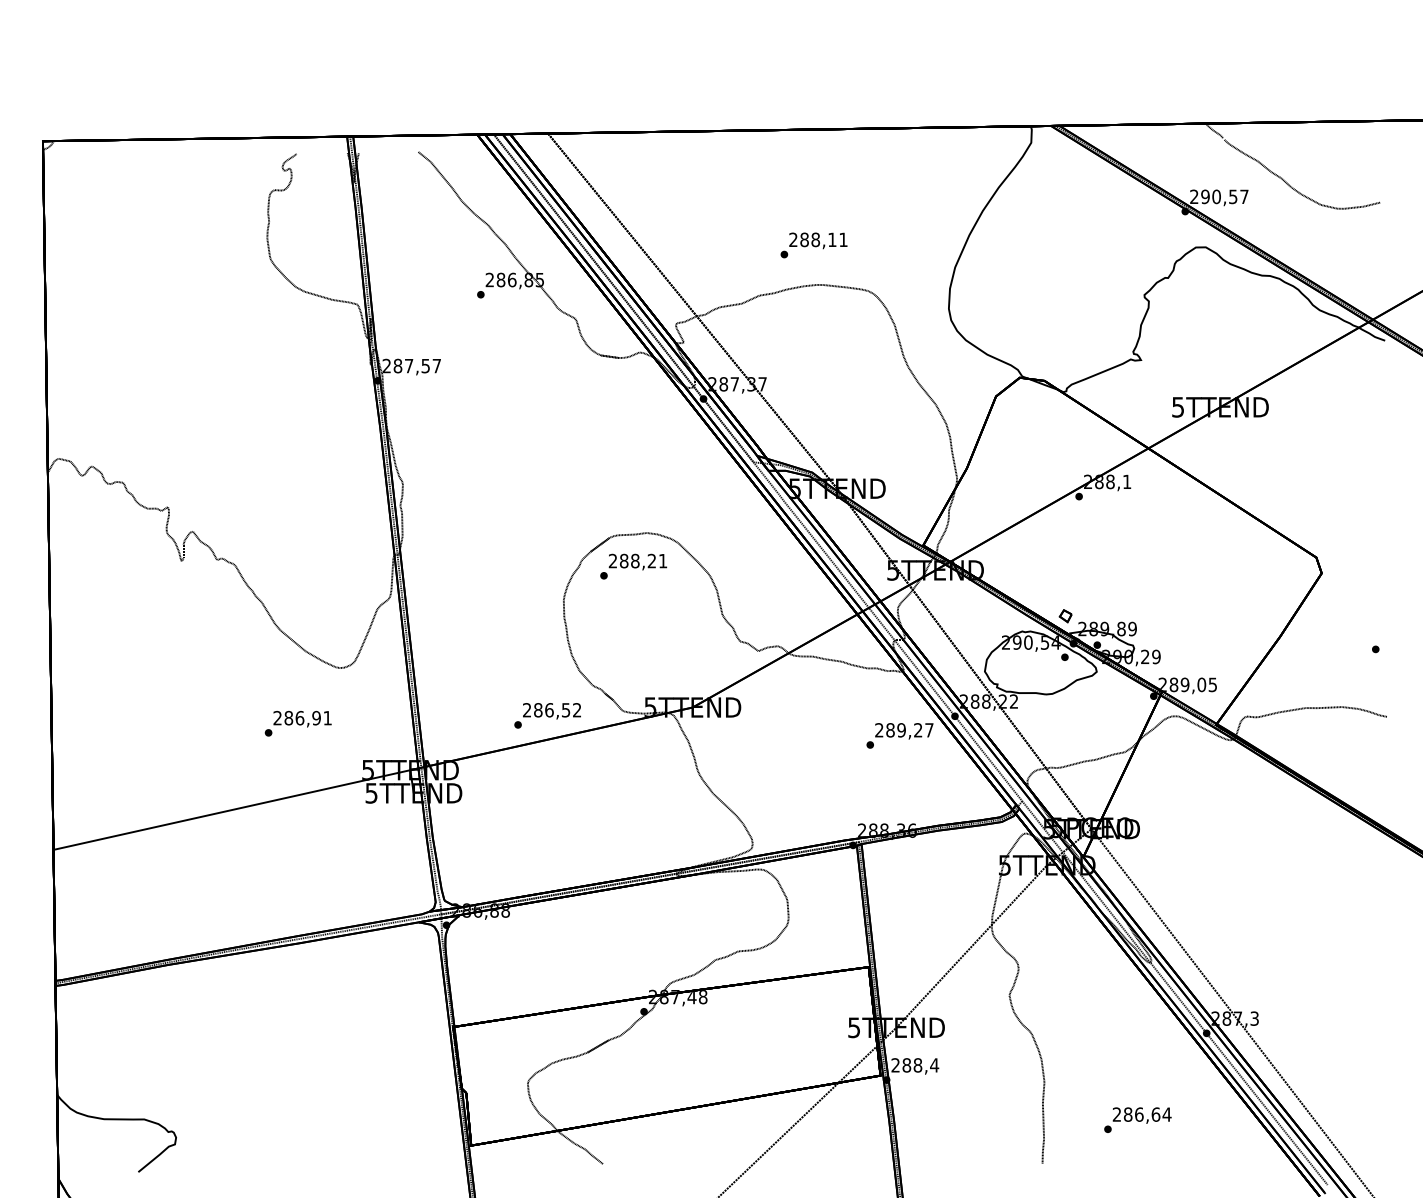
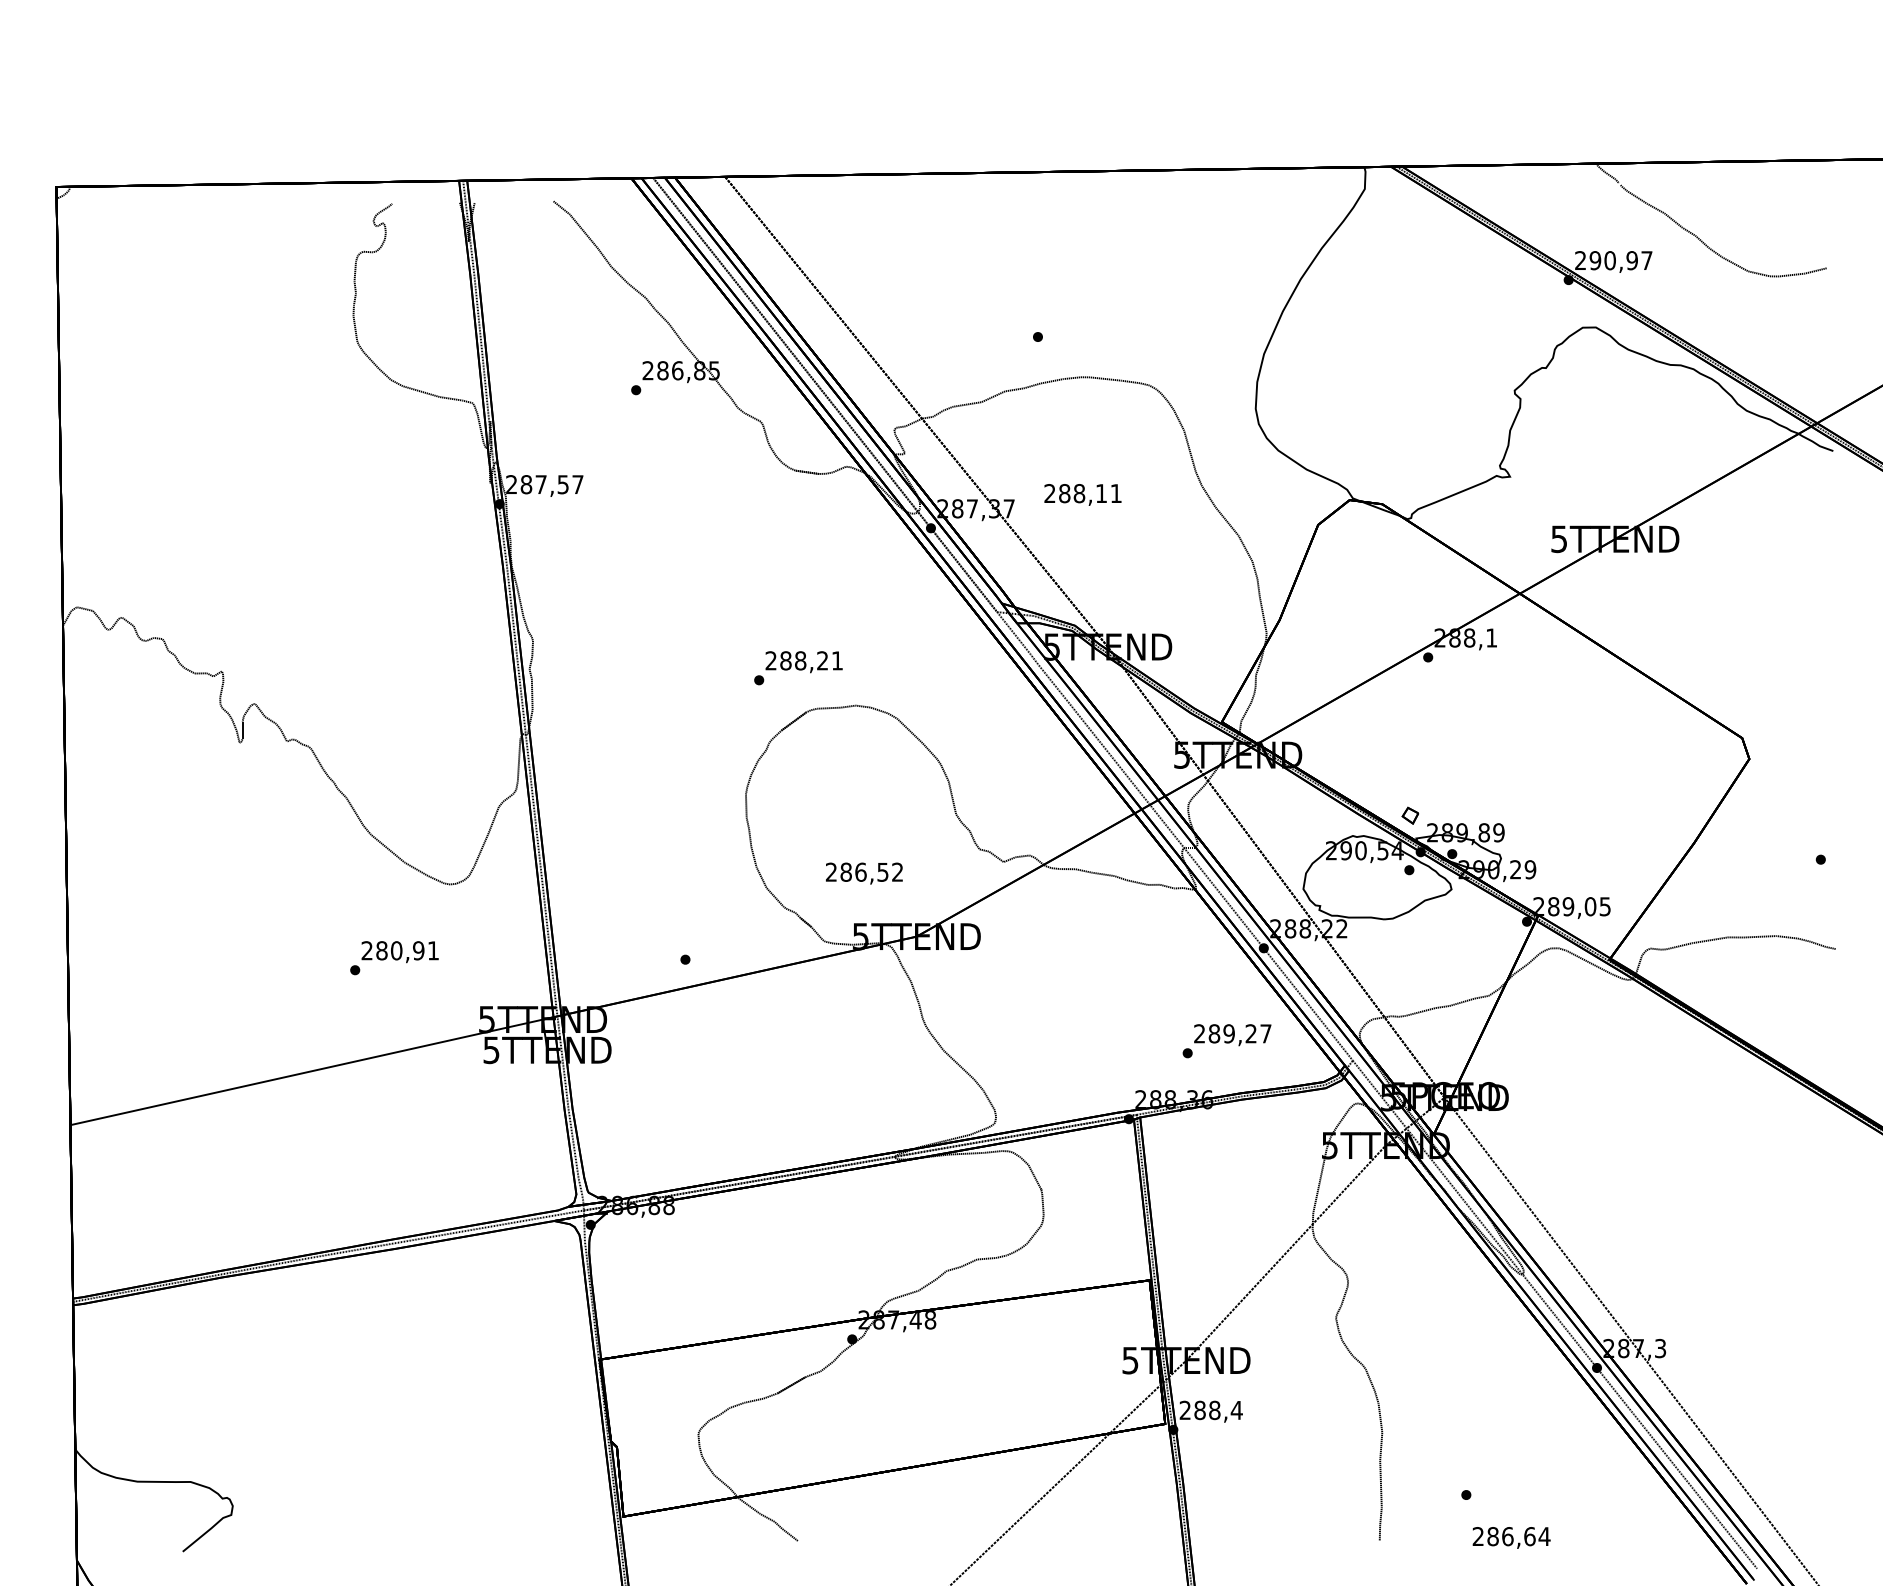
text: (1232, 196) -> (1631, 260), 290,57 -> 290,97
text: (818, 240) -> (1082, 494), moved
text: (633, 566) -> (798, 668), moved
text: (551, 711) -> (863, 873), moved
text: (299, 717) -> (396, 950), 286,91 -> 280,91
text: (899, 736) -> (1226, 1041), moved
text: (1142, 1115) -> (1511, 1537), moved

